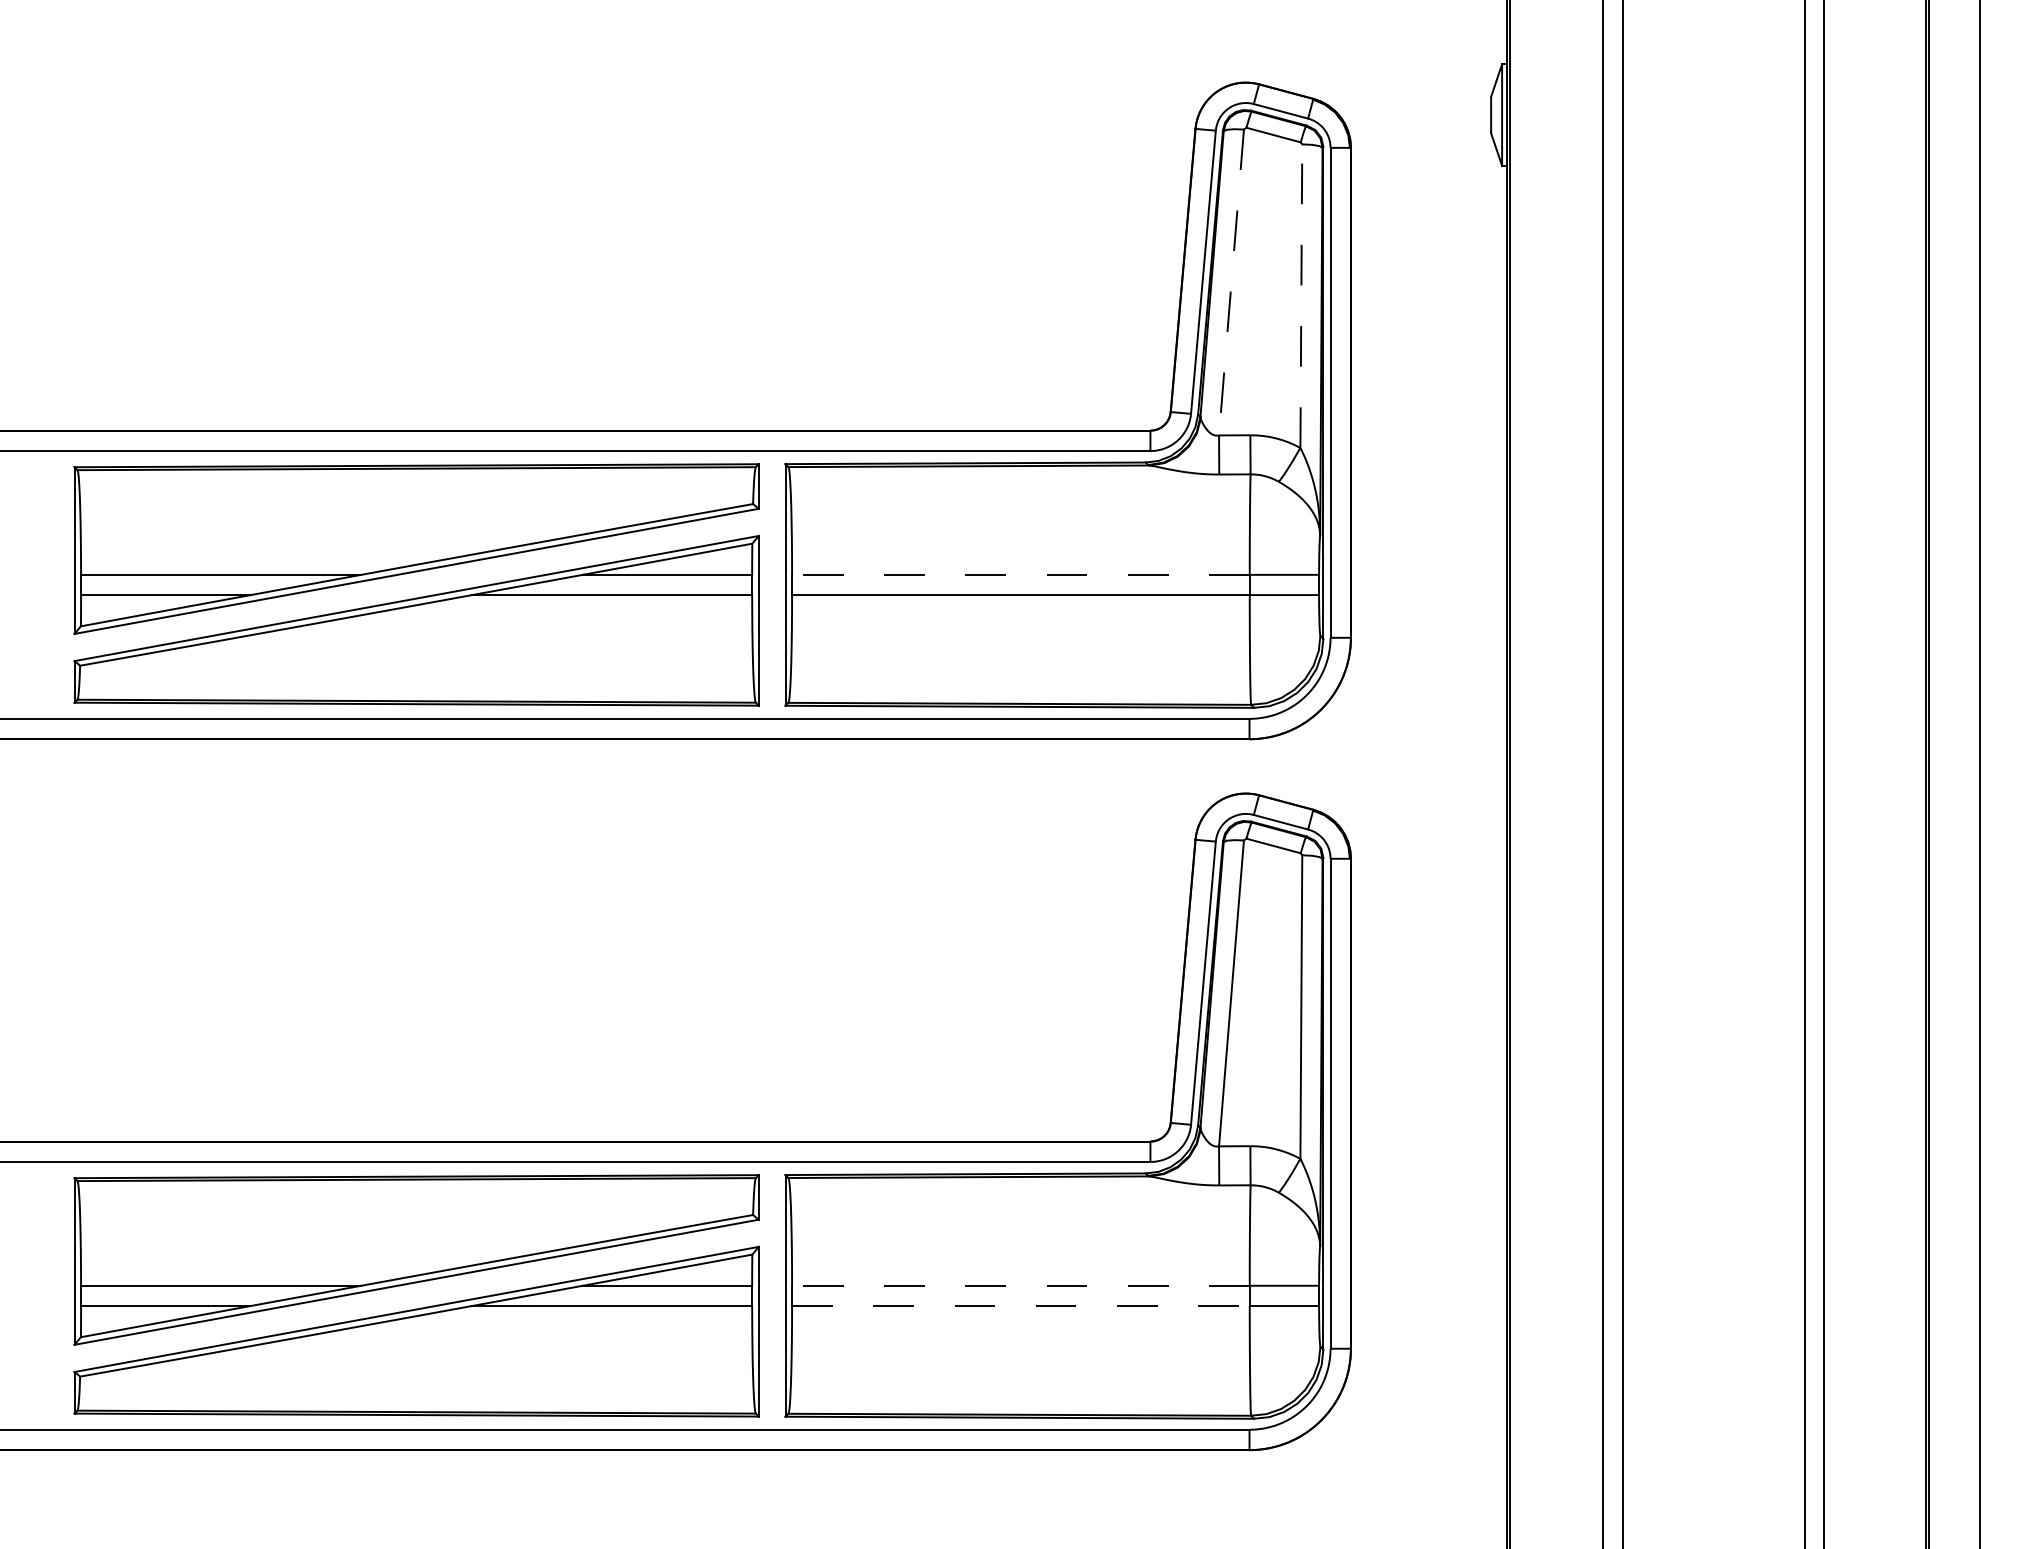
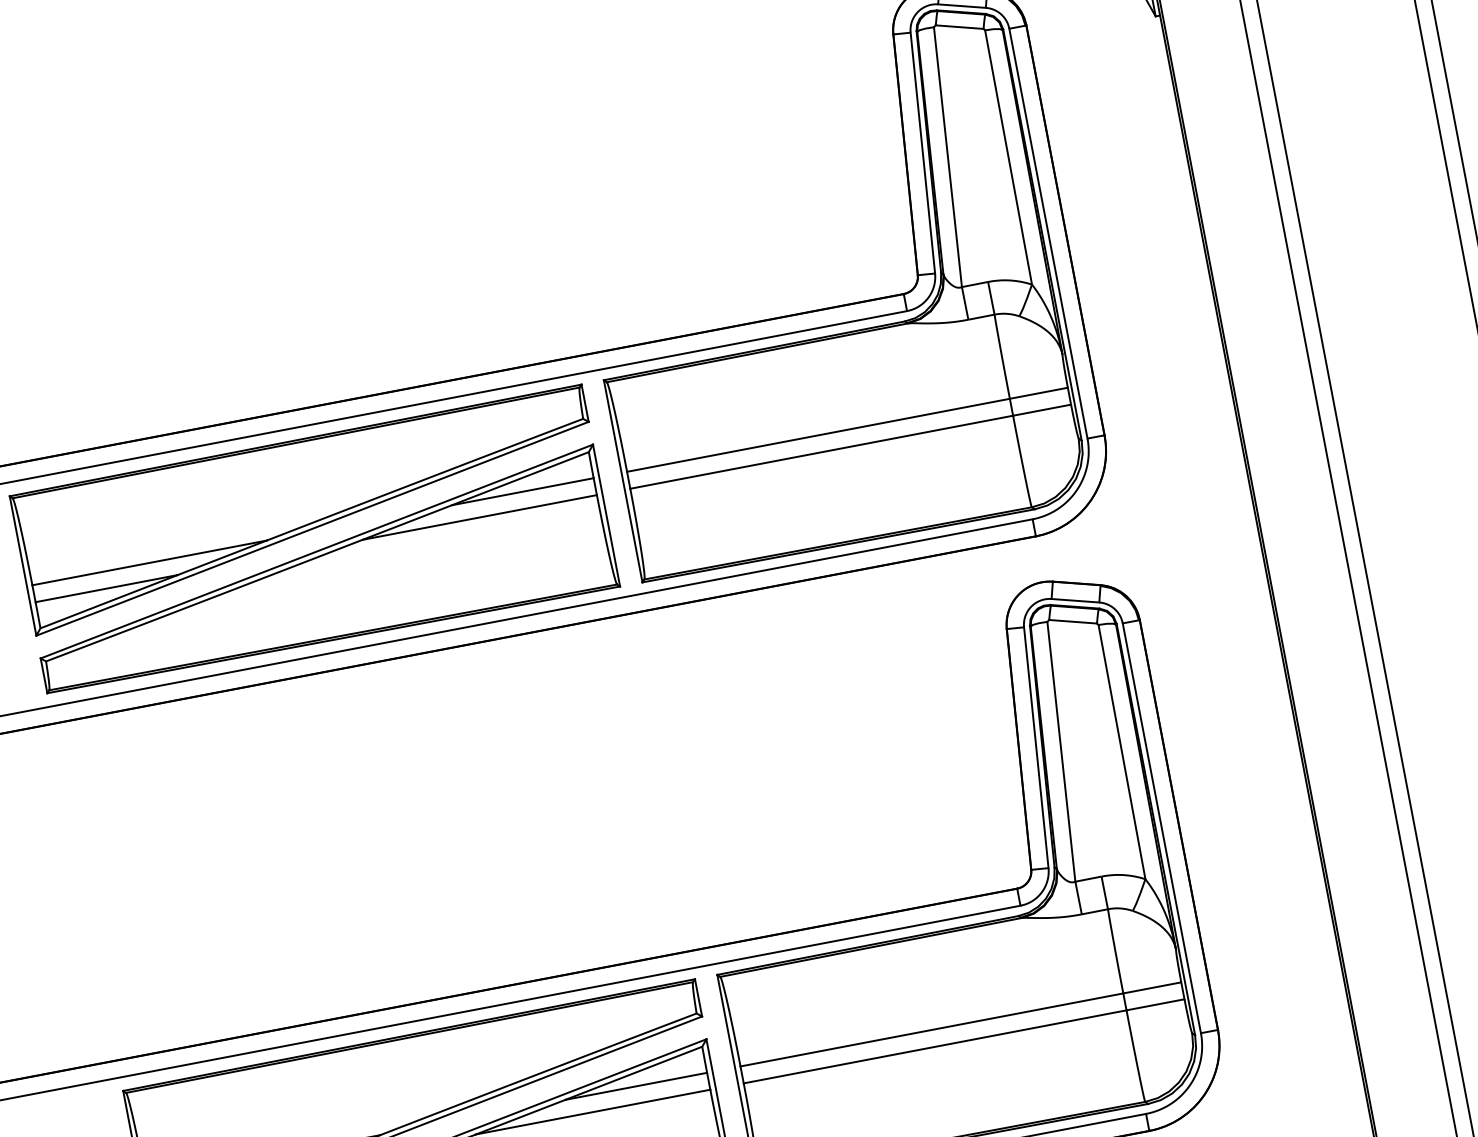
line: (1231, 282) -> (947, 157), dashed -> solid
line: (1301, 296) -> (1008, 157), dashed -> solid
line: (1020, 574) -> (818, 435), dashed -> solid
line: (1020, 1285) -> (931, 1029), dashed -> solid
line: (1020, 1306) -> (934, 1047), dashed -> solid

